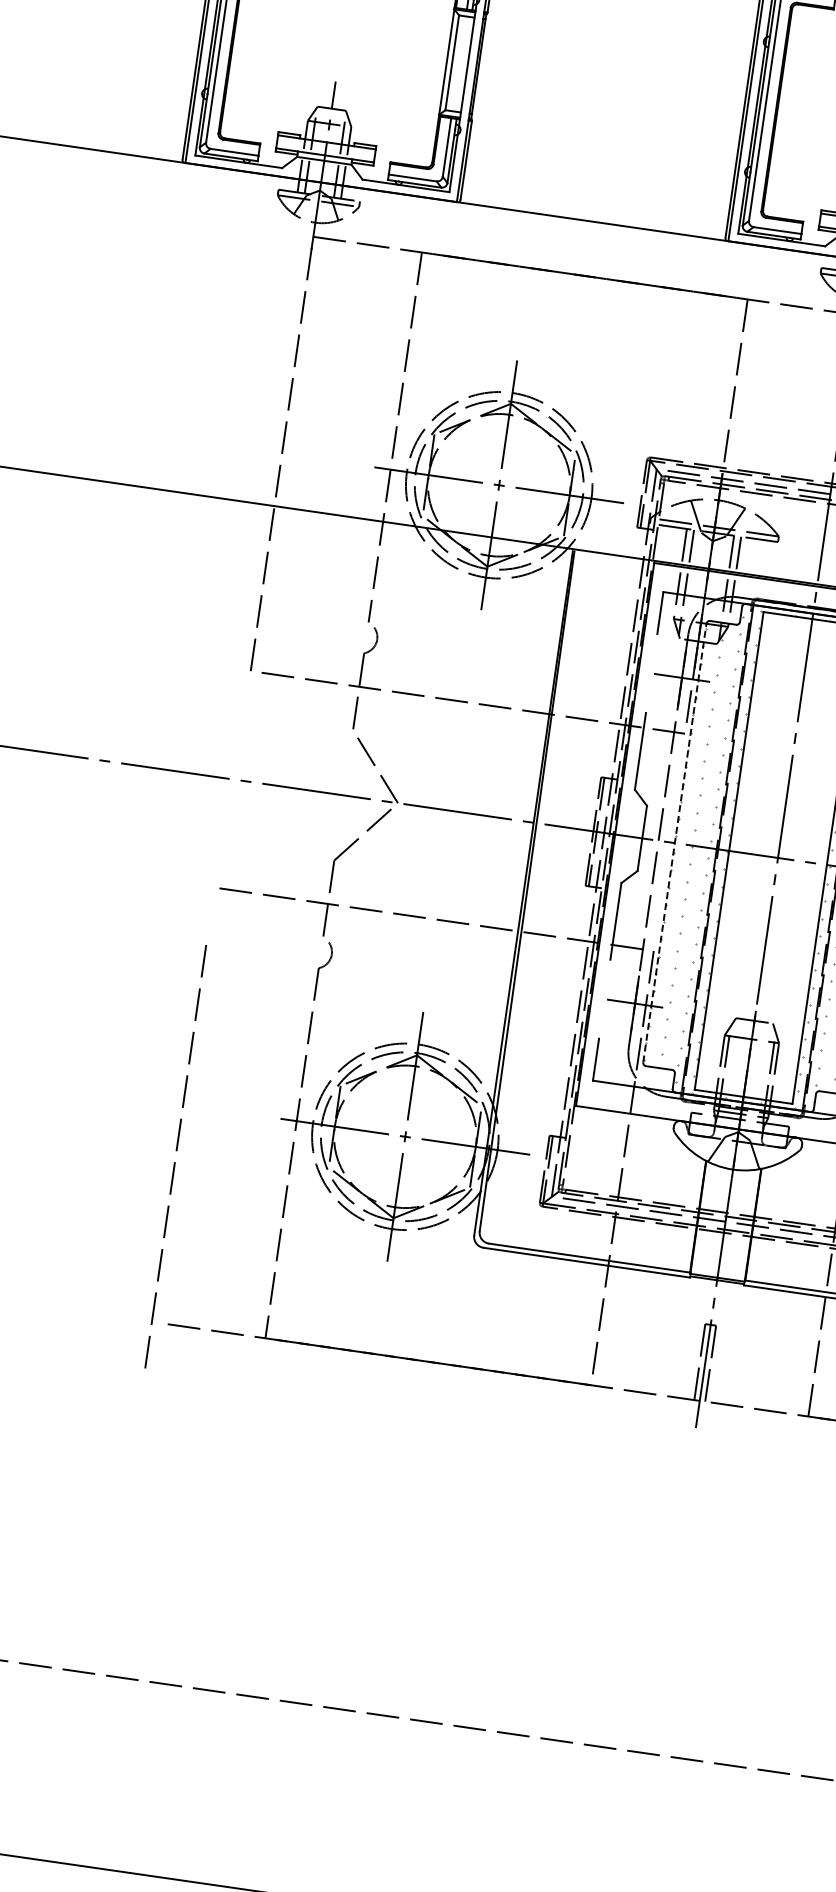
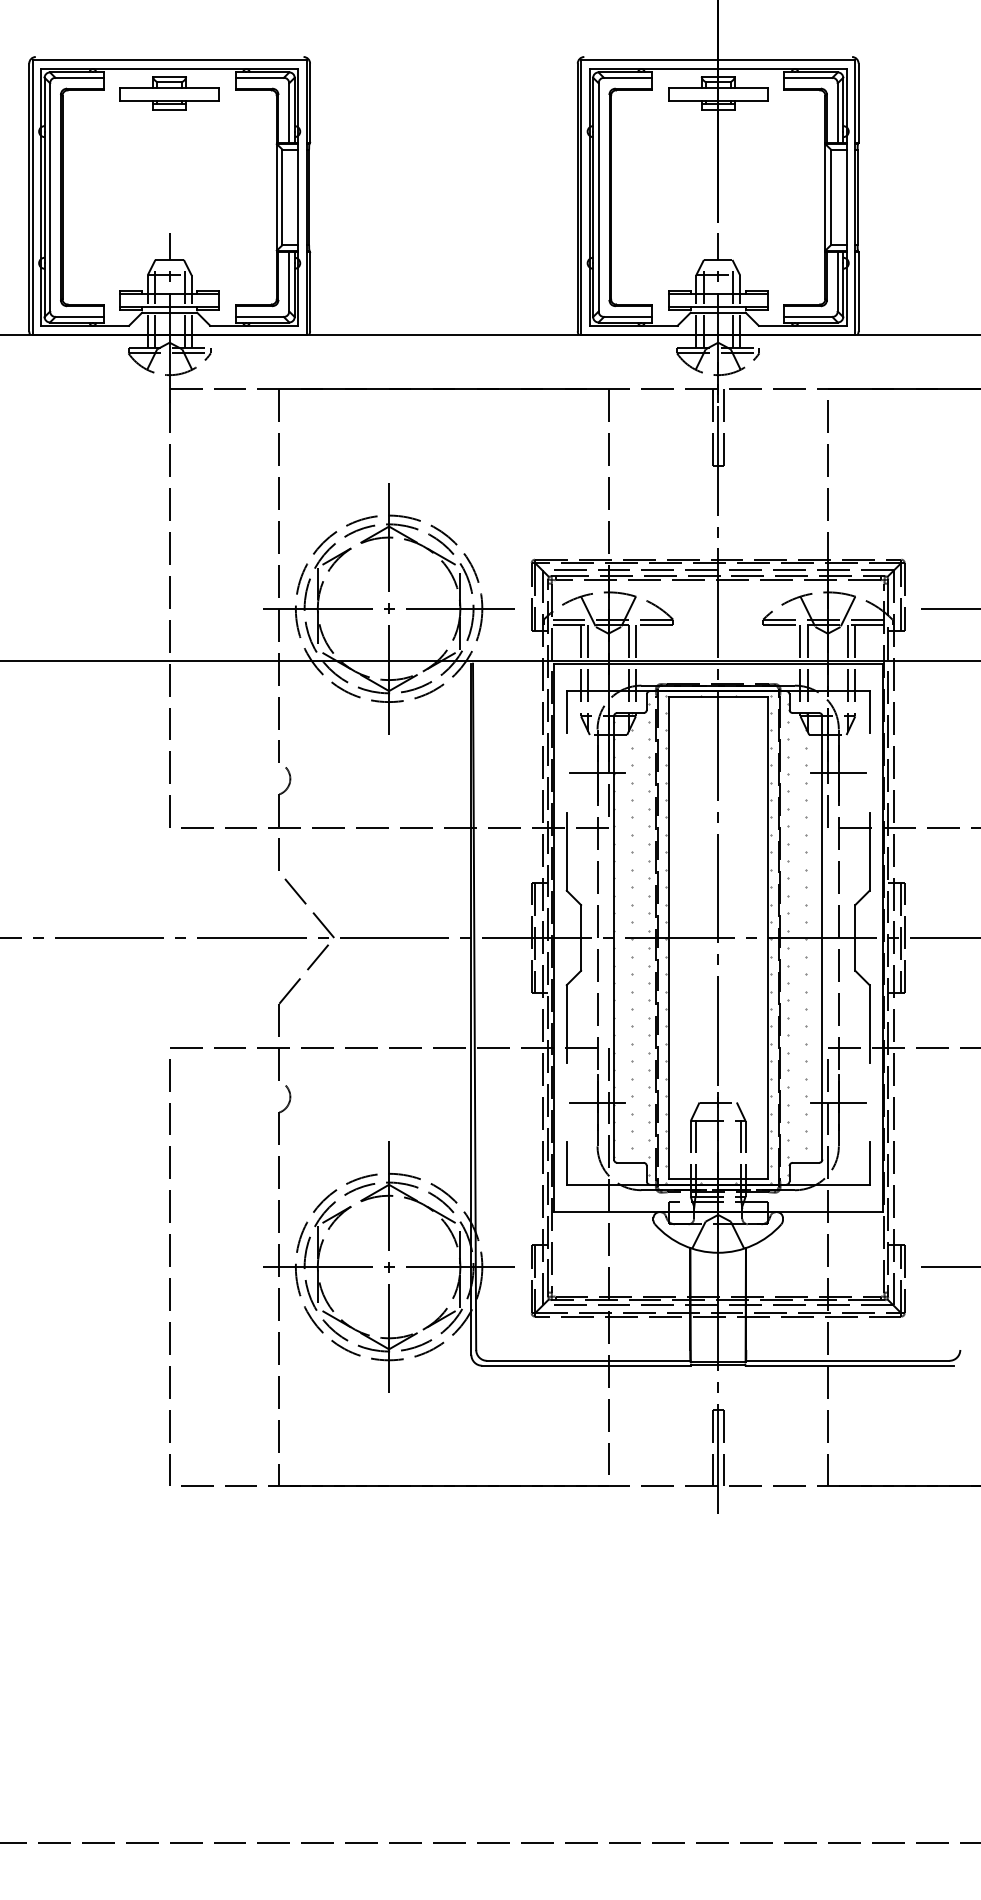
line: (674, 842) -> (613, 937), dashed -> solid
line: (176, 1150) -> (169, 1266), moved

